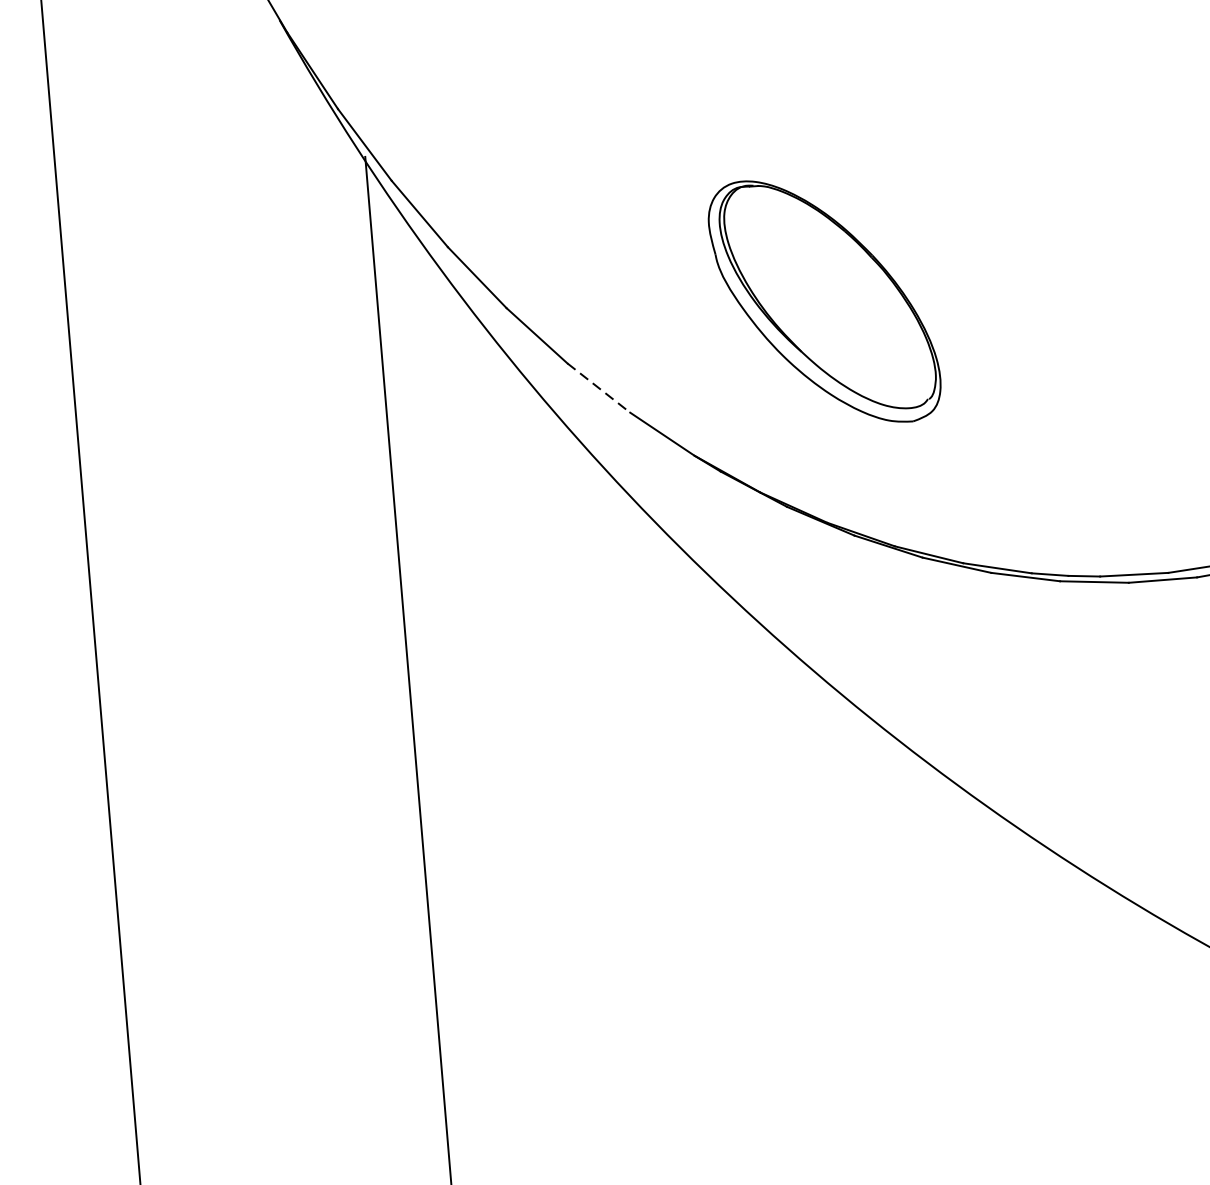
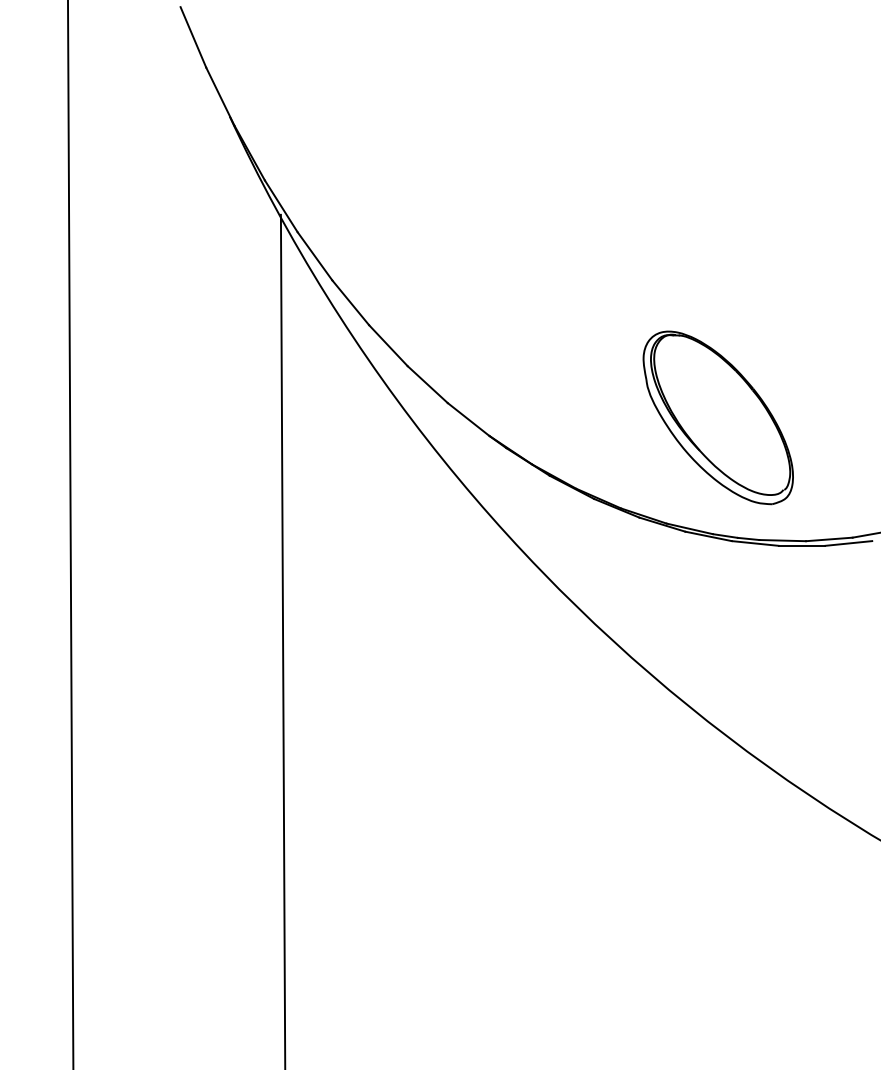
part: (823, 301) -> (717, 417), moved
line: (599, 387) -> (428, 384), dashed -> solid

